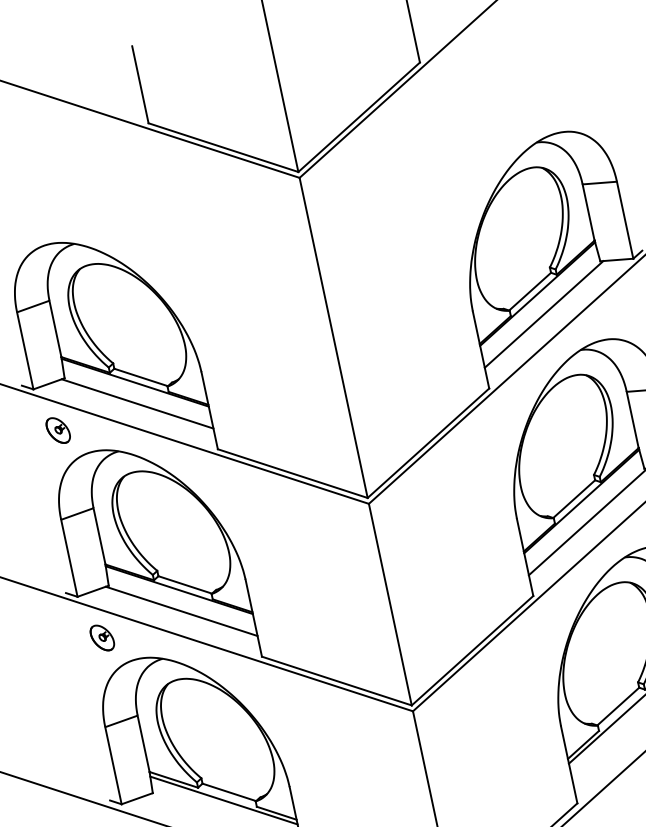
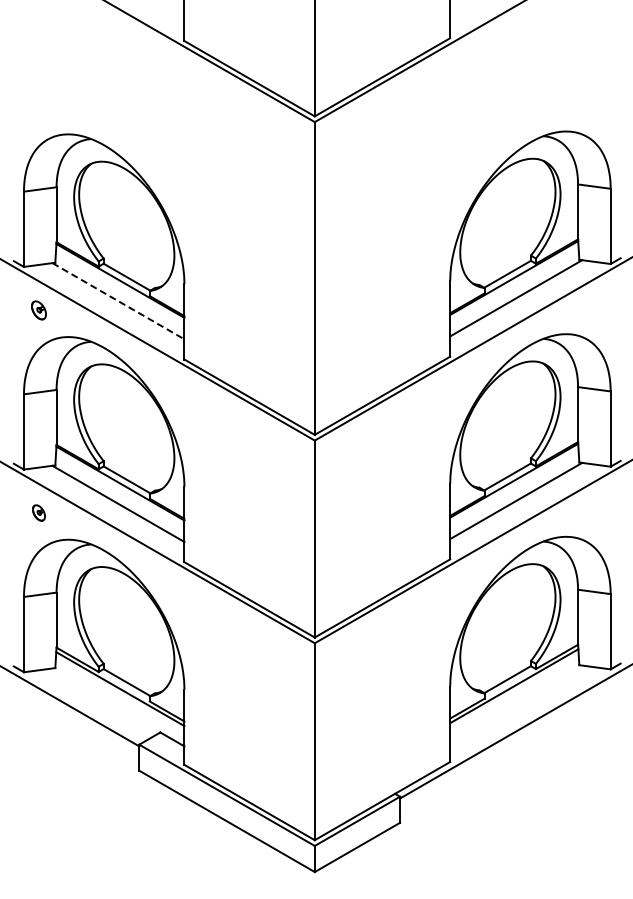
line: (137, 404) -> (118, 301), solid -> dashed
part: (57, 430) -> (38, 310), size x0.7
part: (101, 637) -> (38, 512), size x0.6

